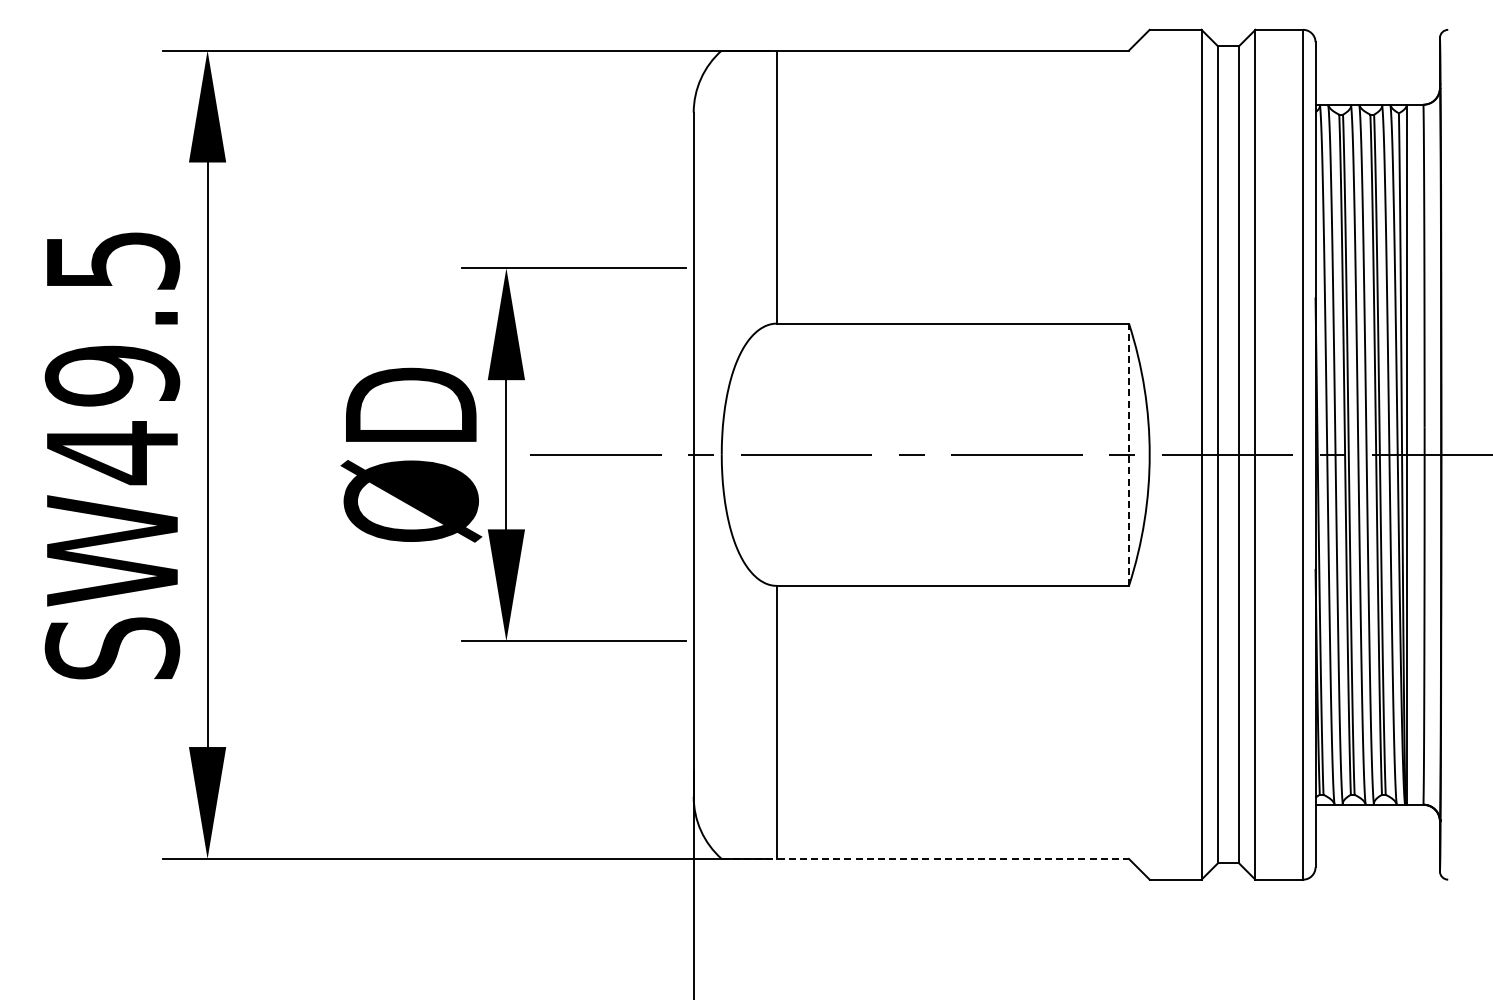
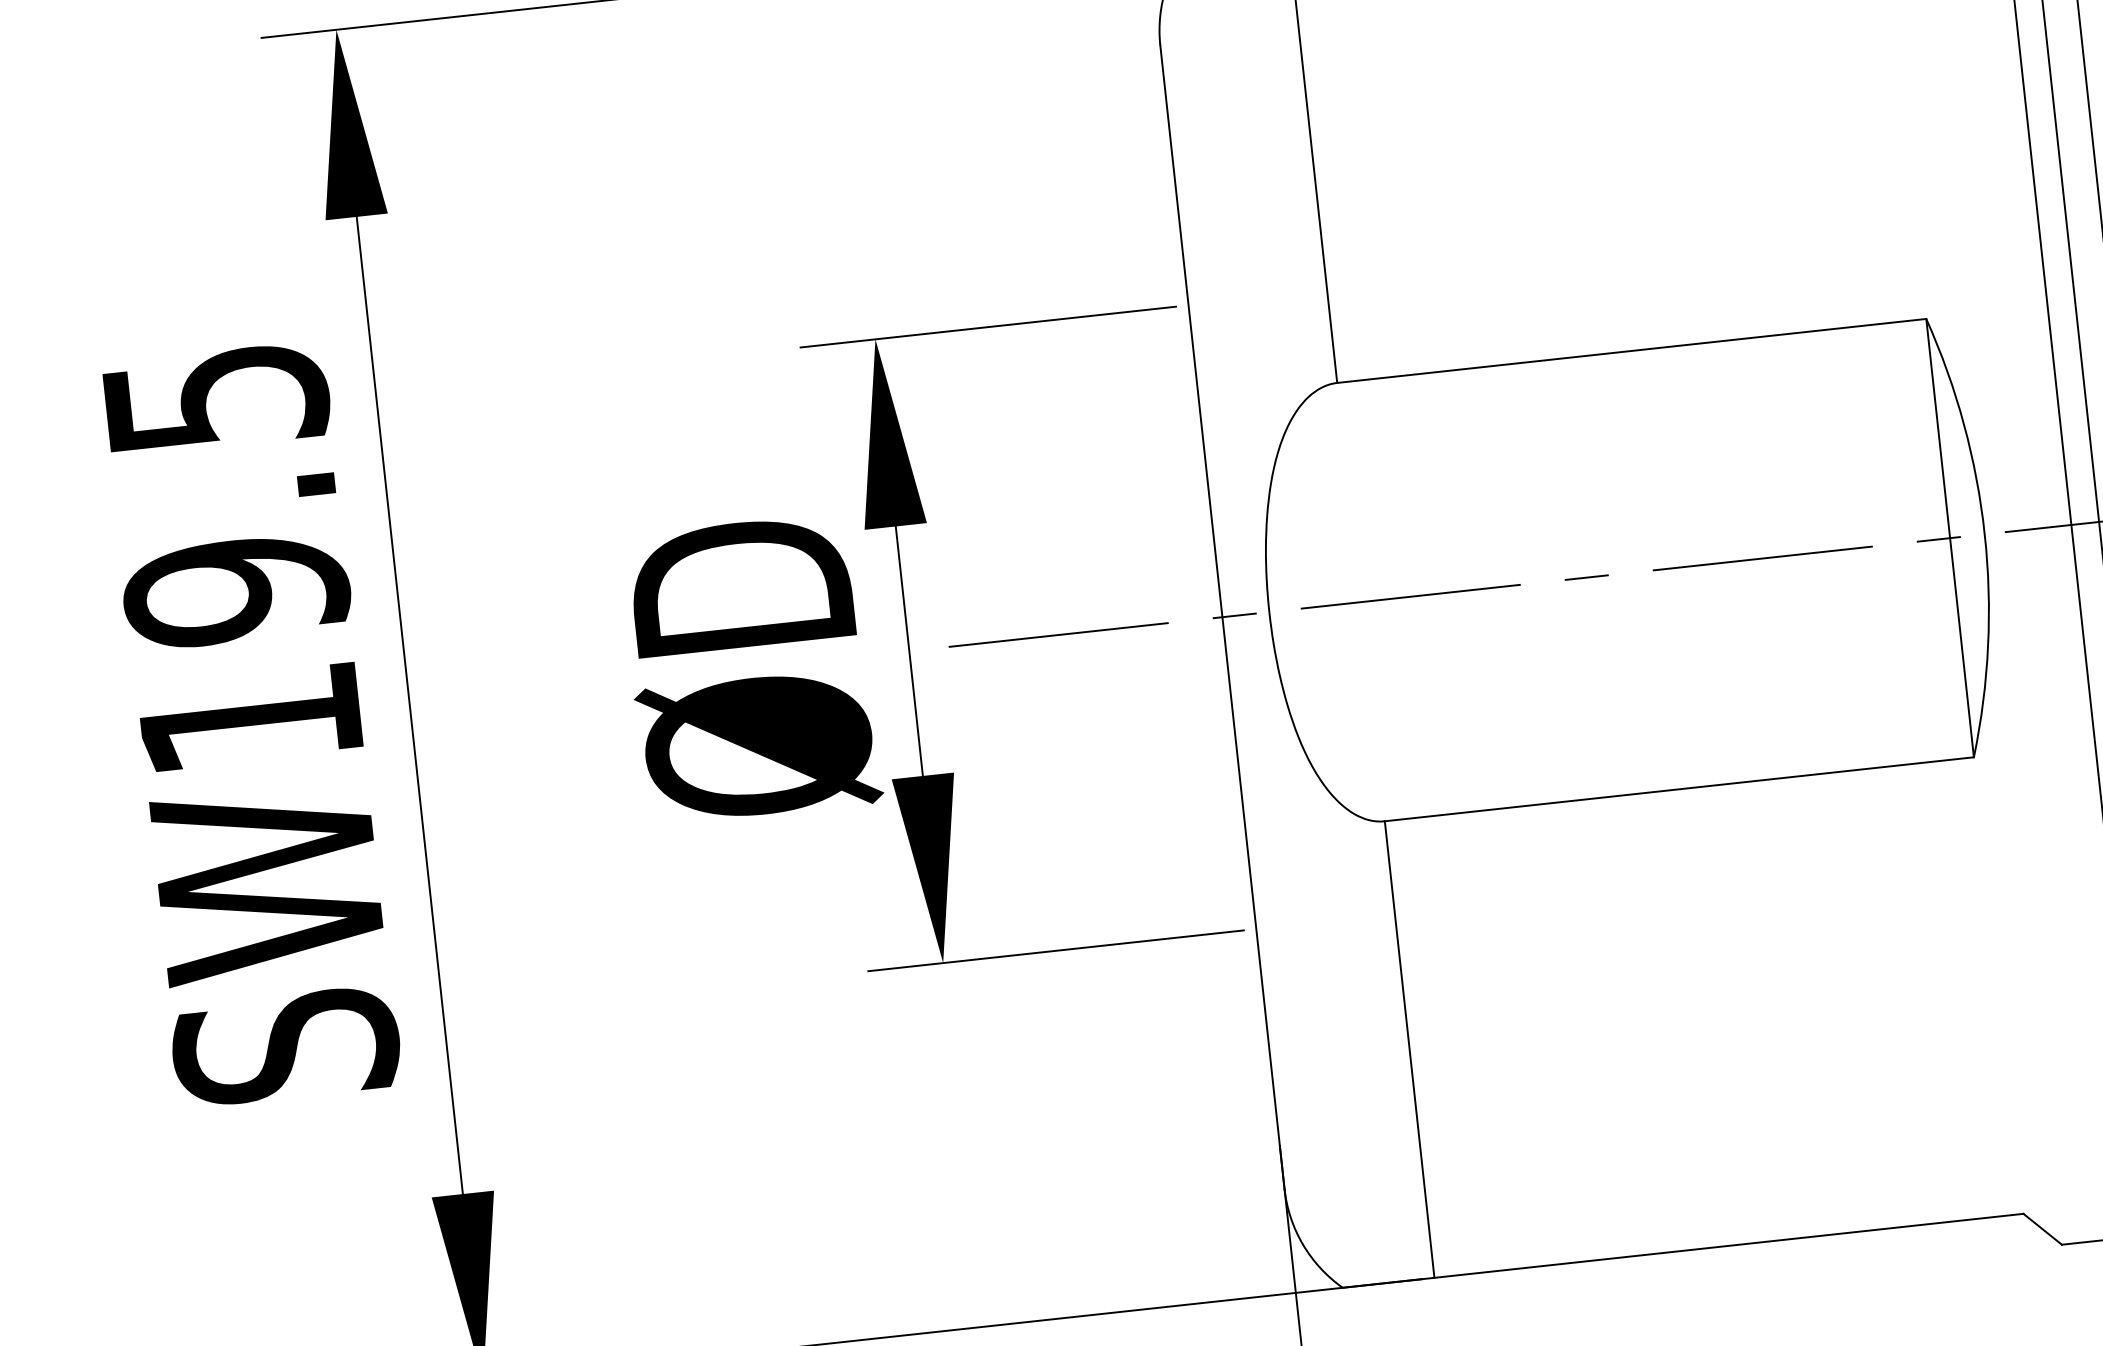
text: (112, 453) -> (250, 720), SW49.5 -> SW19.5
line: (1128, 454) -> (1949, 537), dashed -> solid
line: (925, 858) -> (1683, 1250), dashed -> solid

